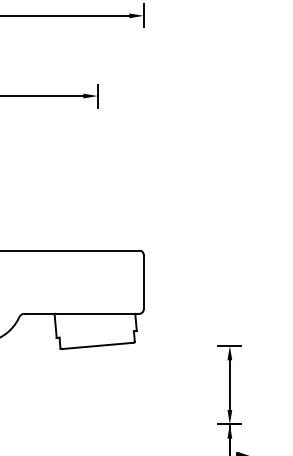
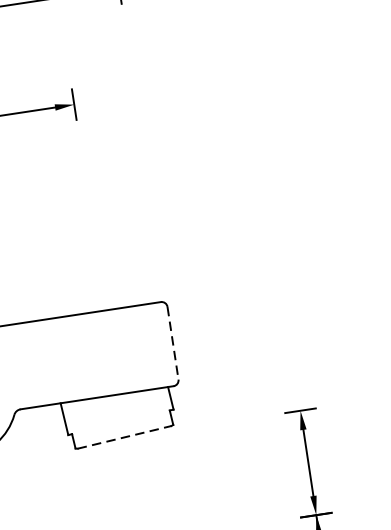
line: (143, 282) -> (172, 343), solid -> dashed
line: (97, 345) -> (124, 436), solid -> dashed

